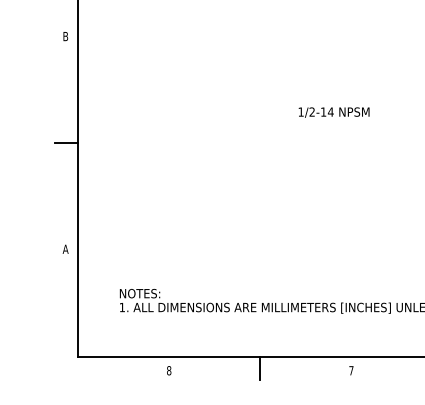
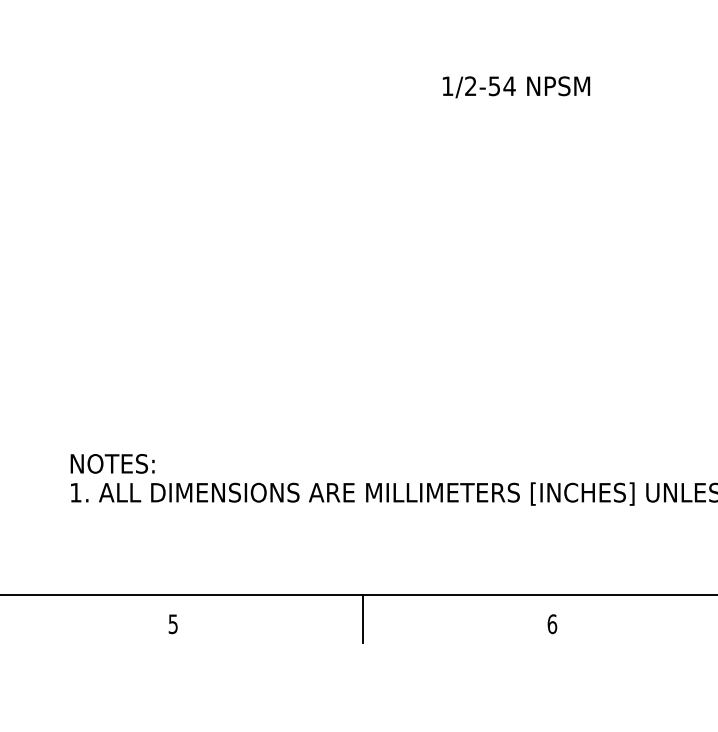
text: (323, 111) -> (494, 85), 1/2-14 -> 1/2-54
text: (169, 370) -> (173, 623), 8 -> 5
text: (351, 370) -> (552, 623), 7 -> 6

